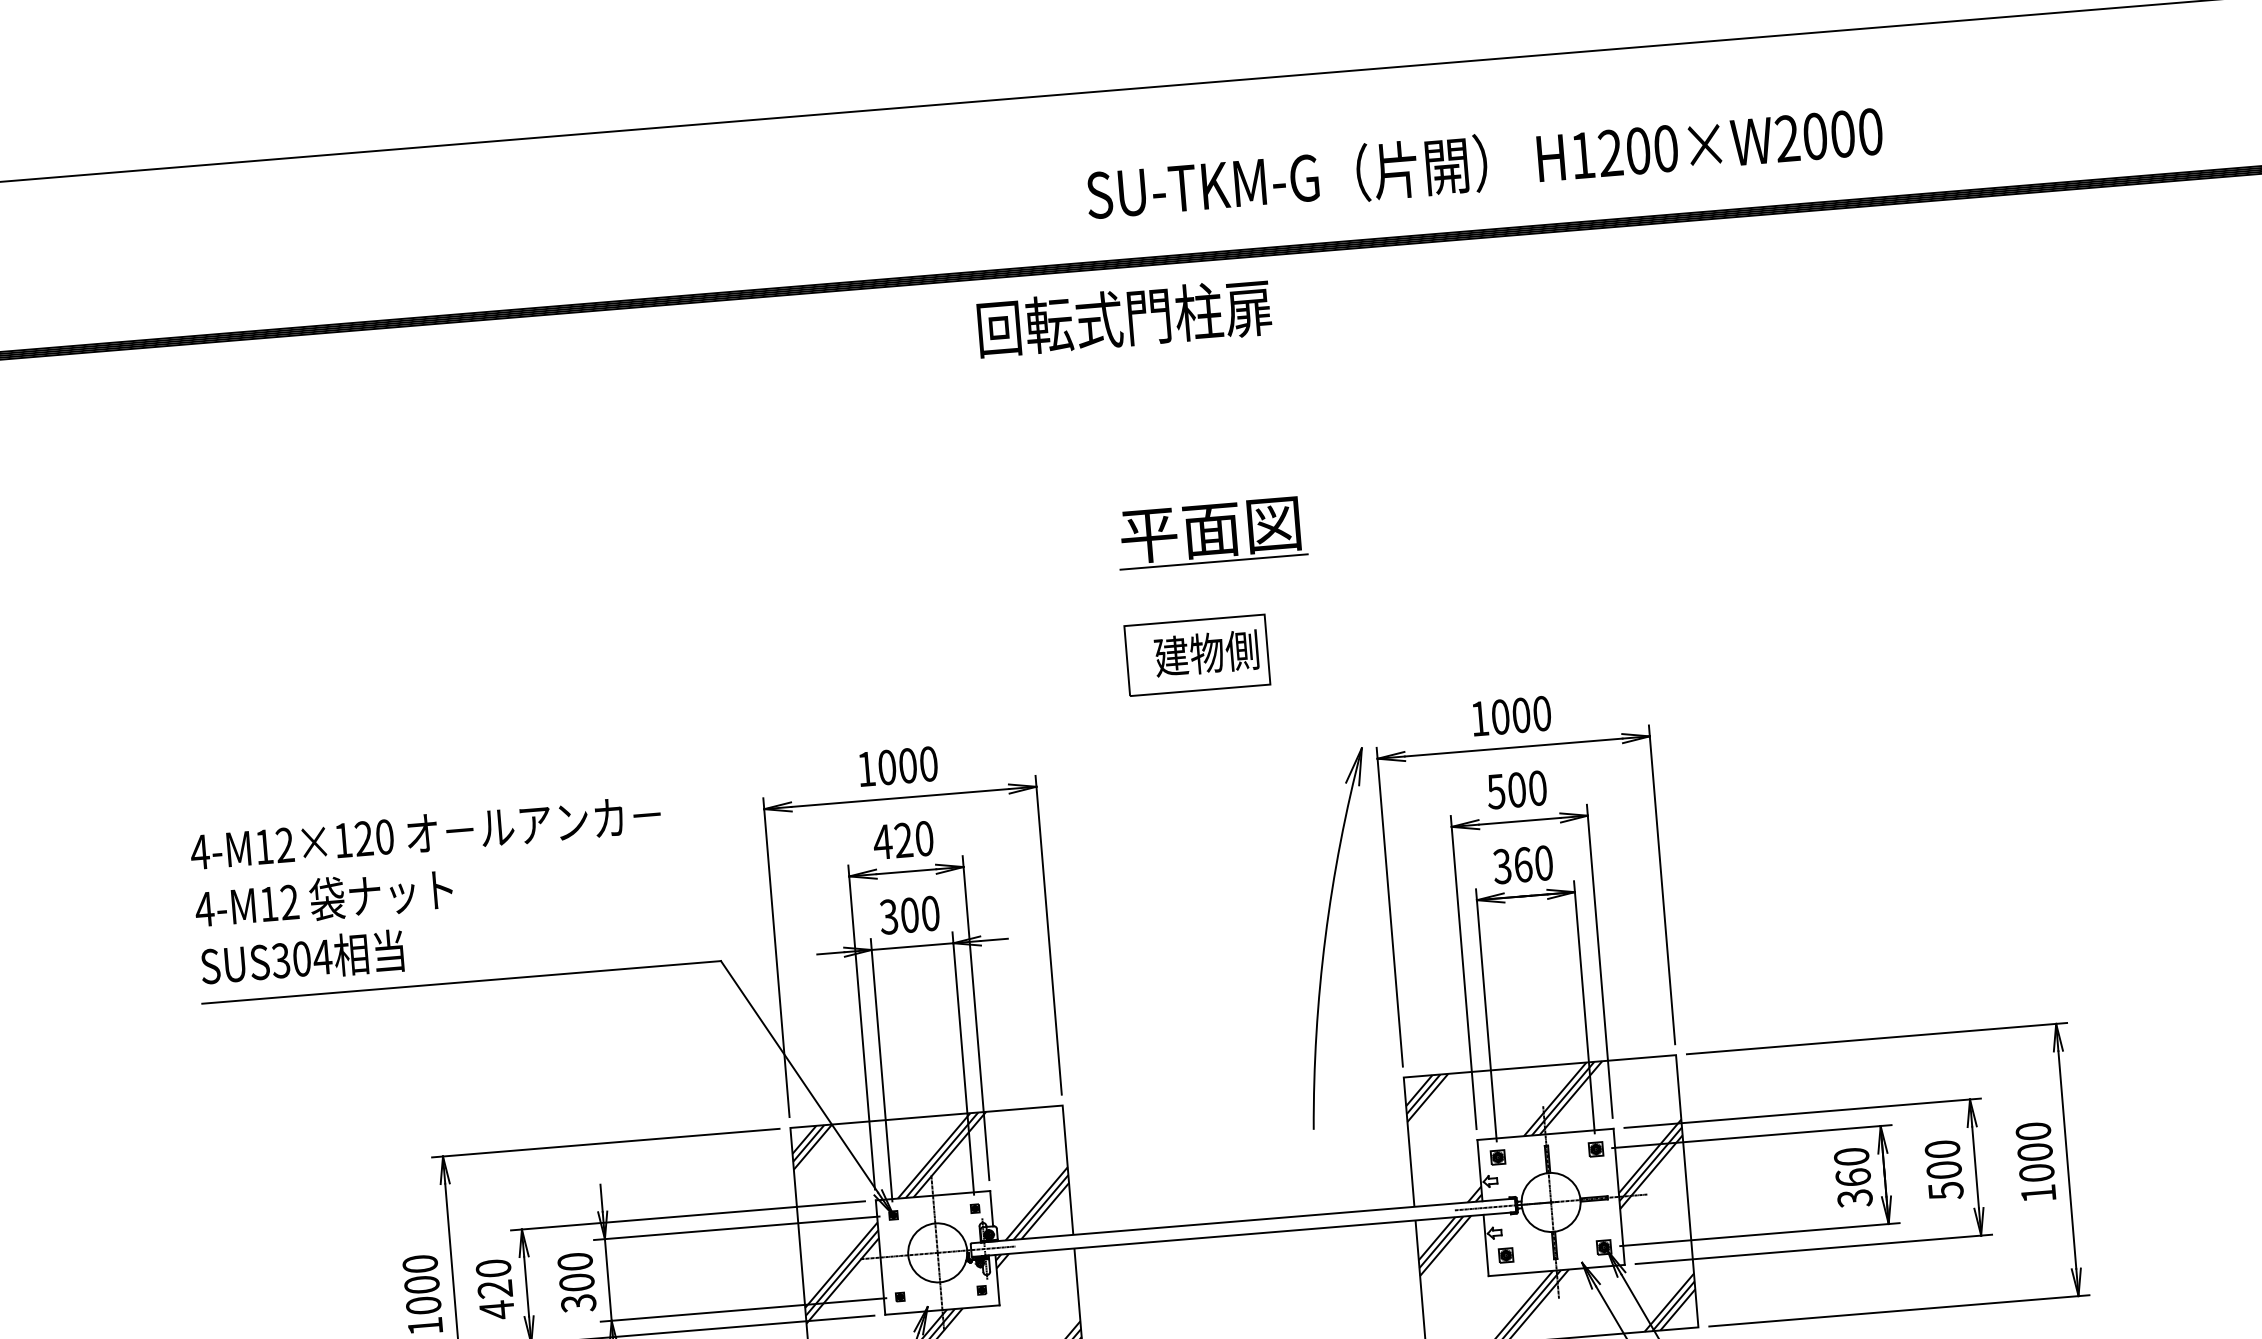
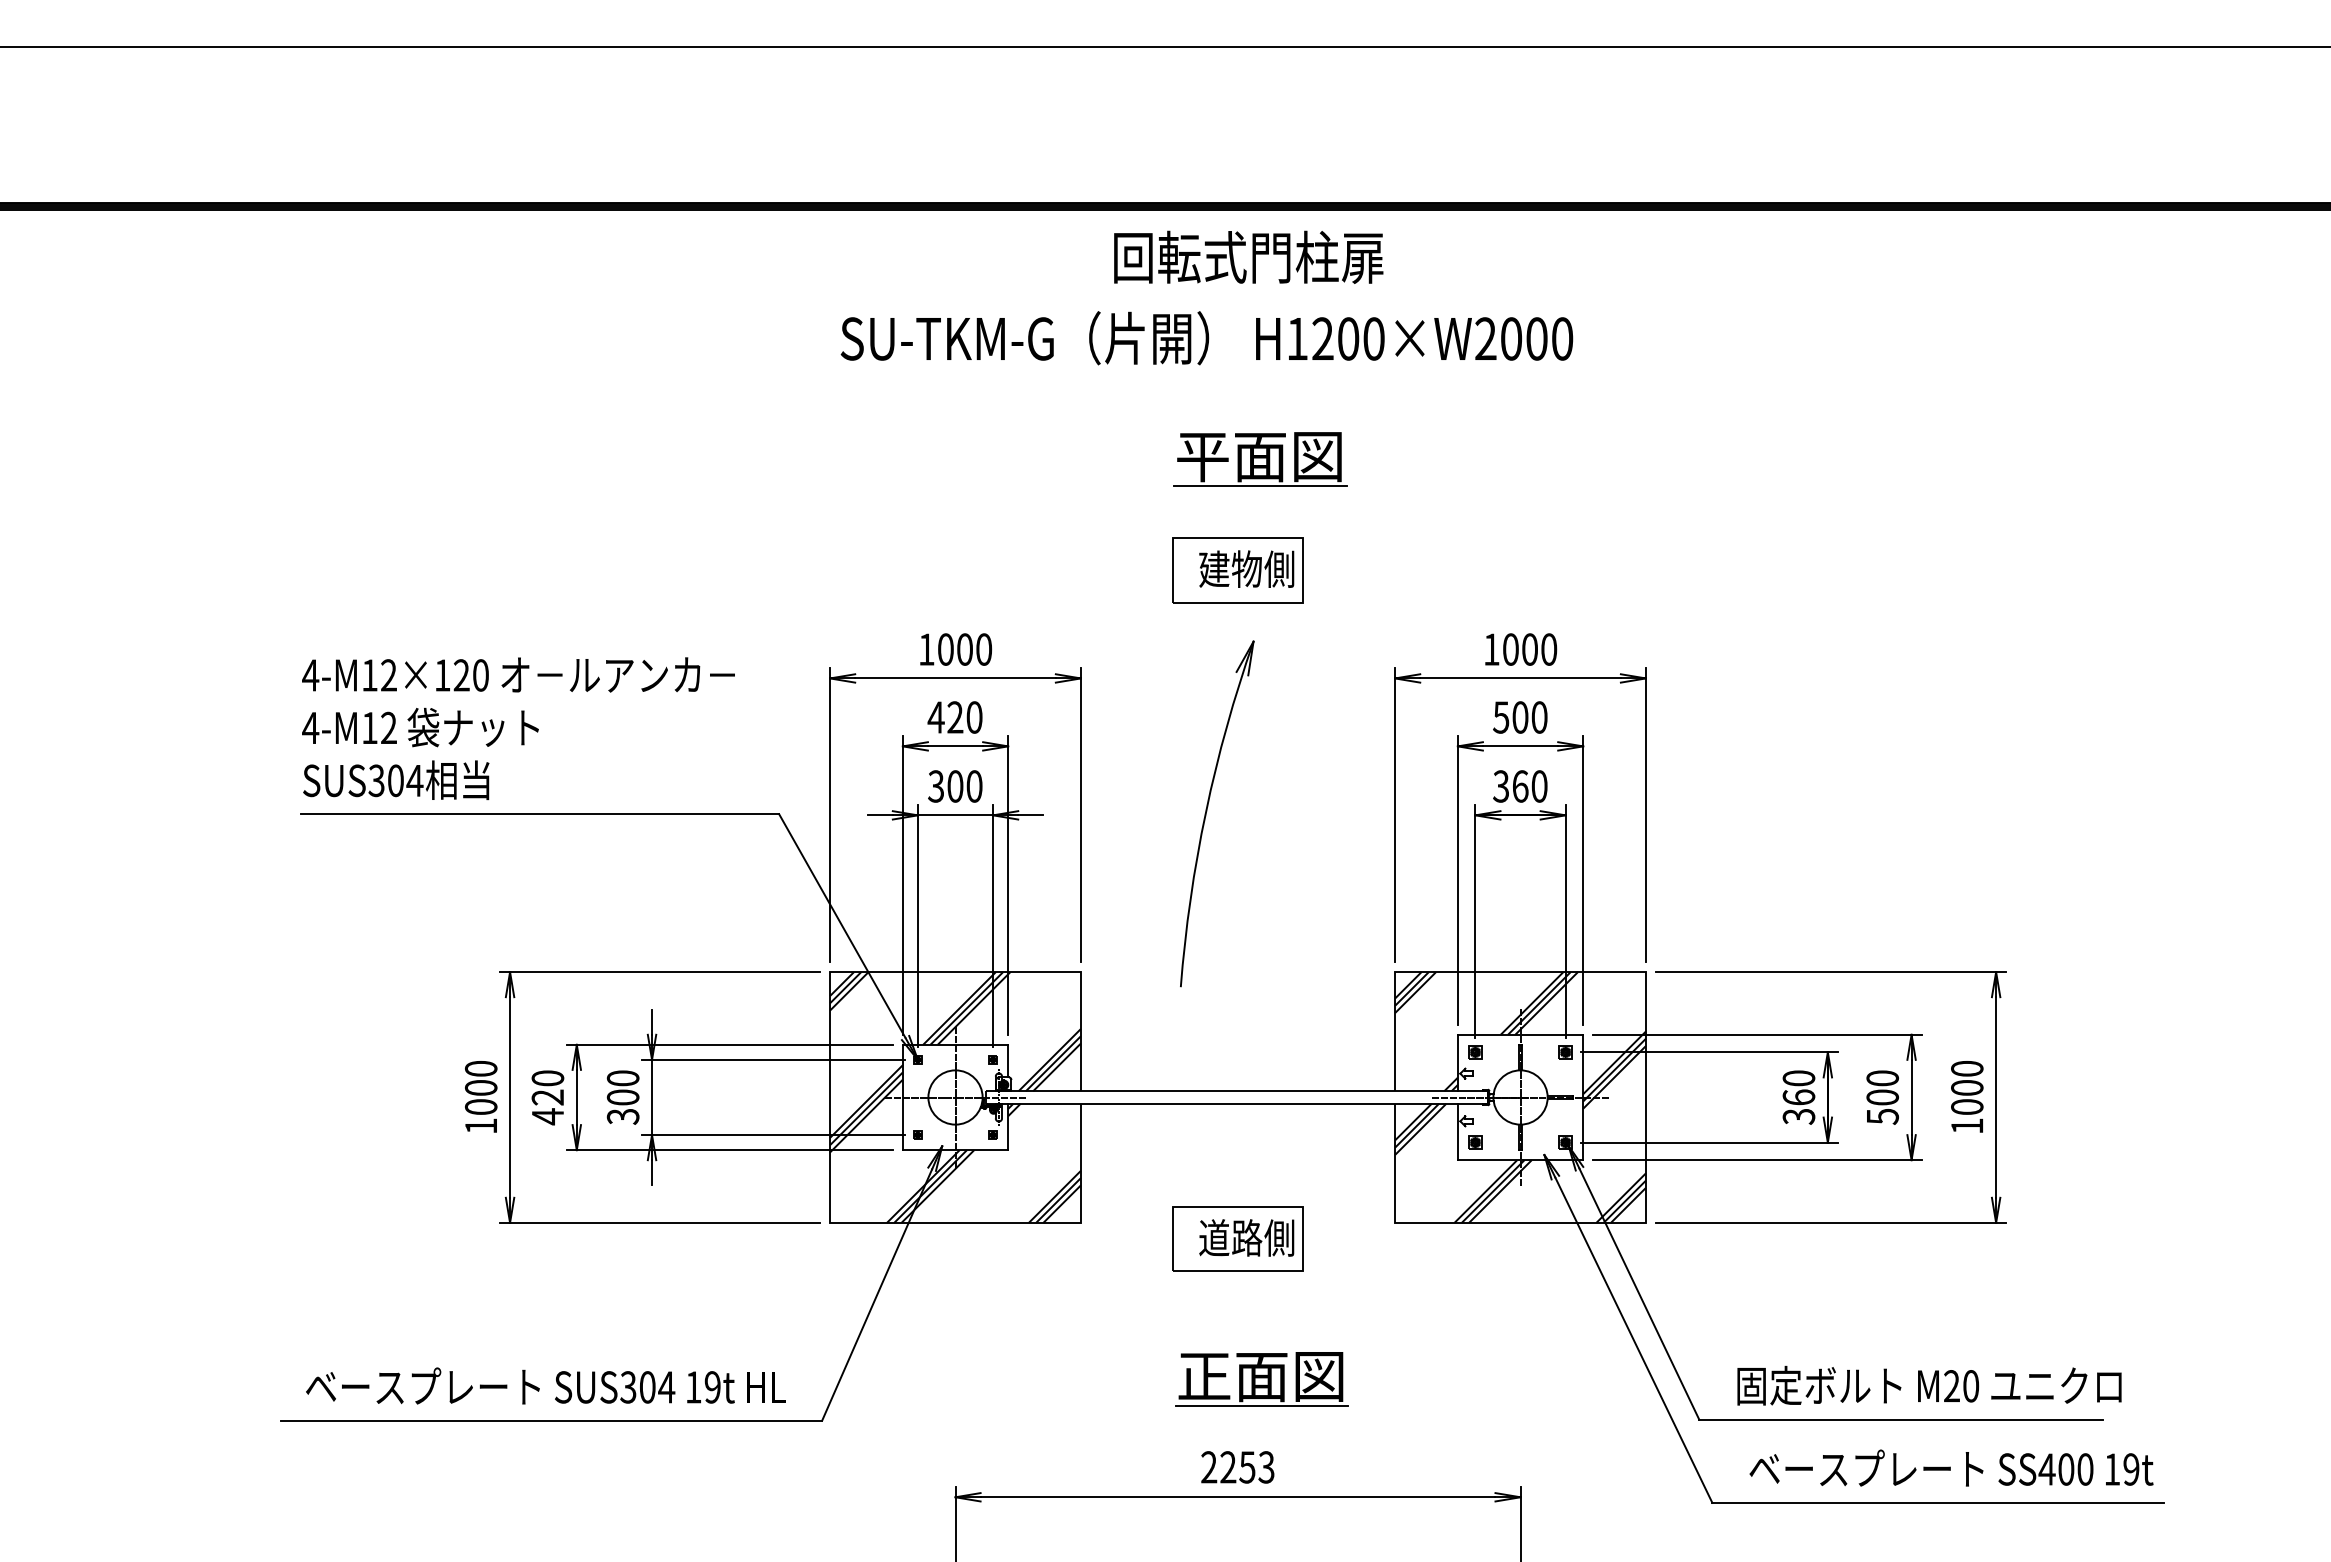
text: (1484, 163) -> (1206, 338), moved
text: (1124, 317) -> (1248, 256), moved
part: (1327, 936) -> (1207, 811), moved

